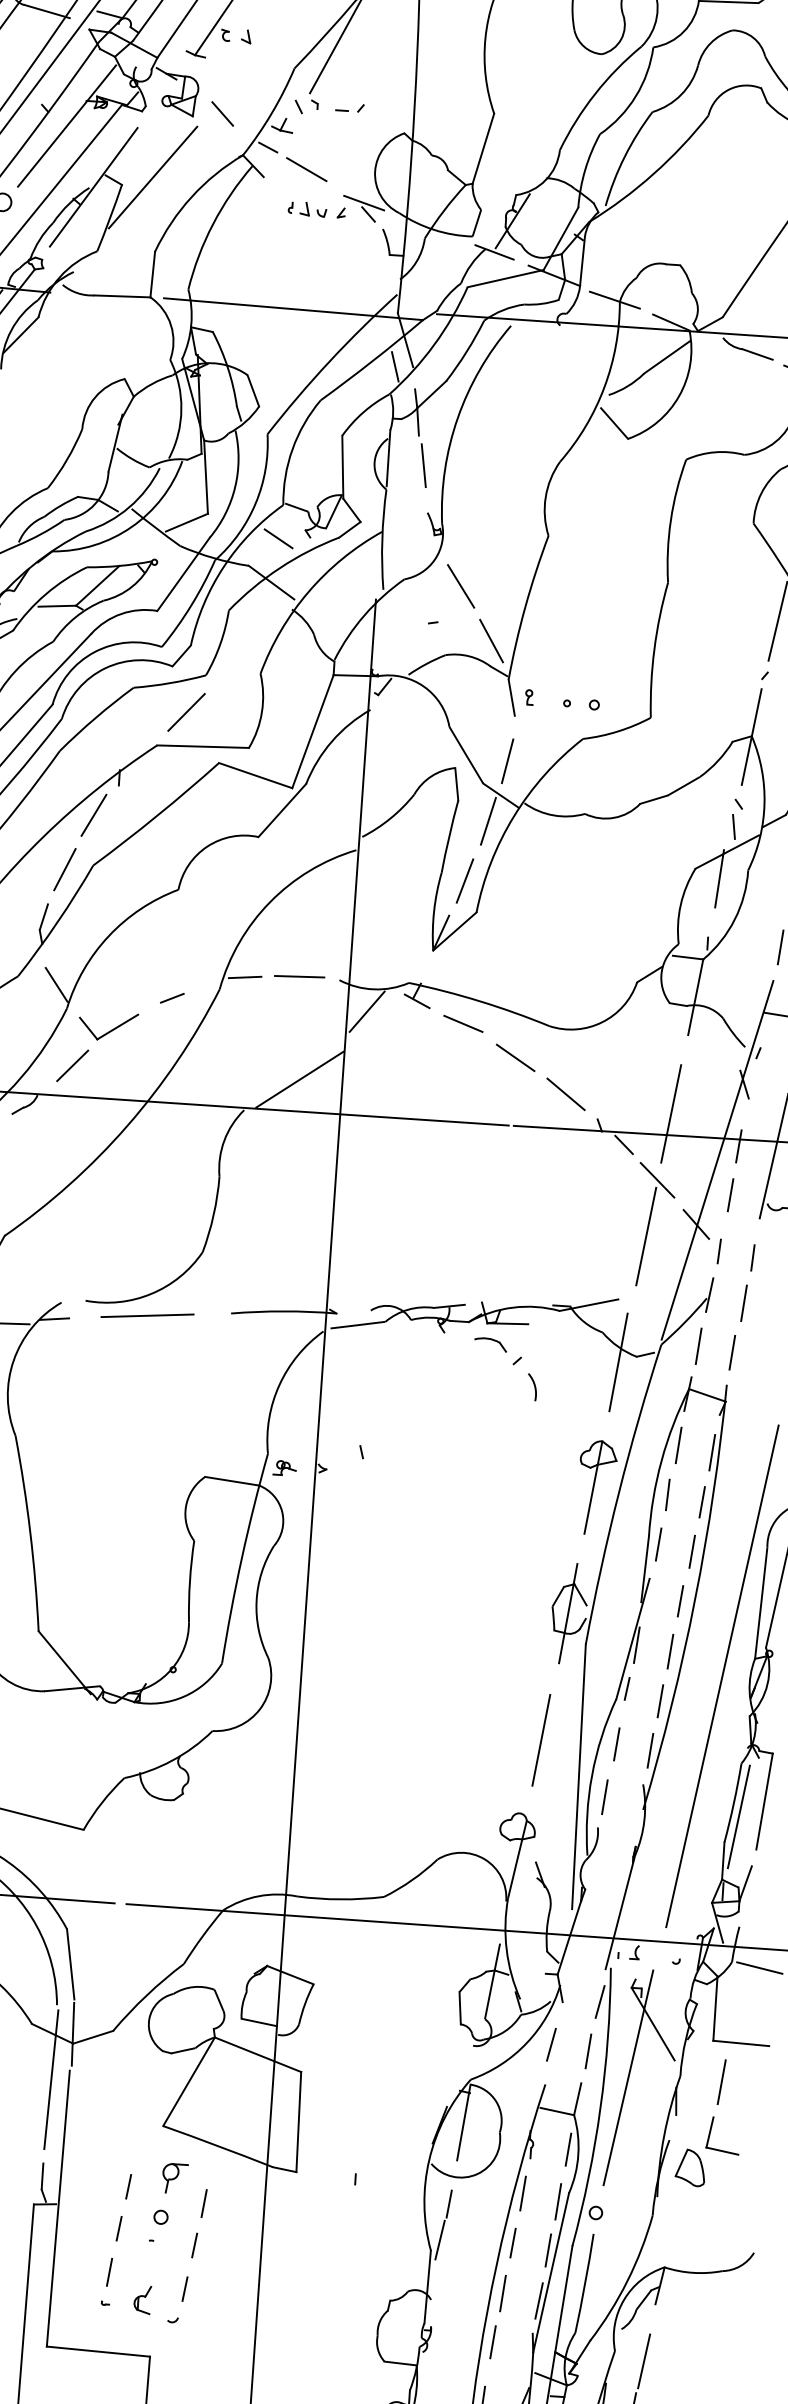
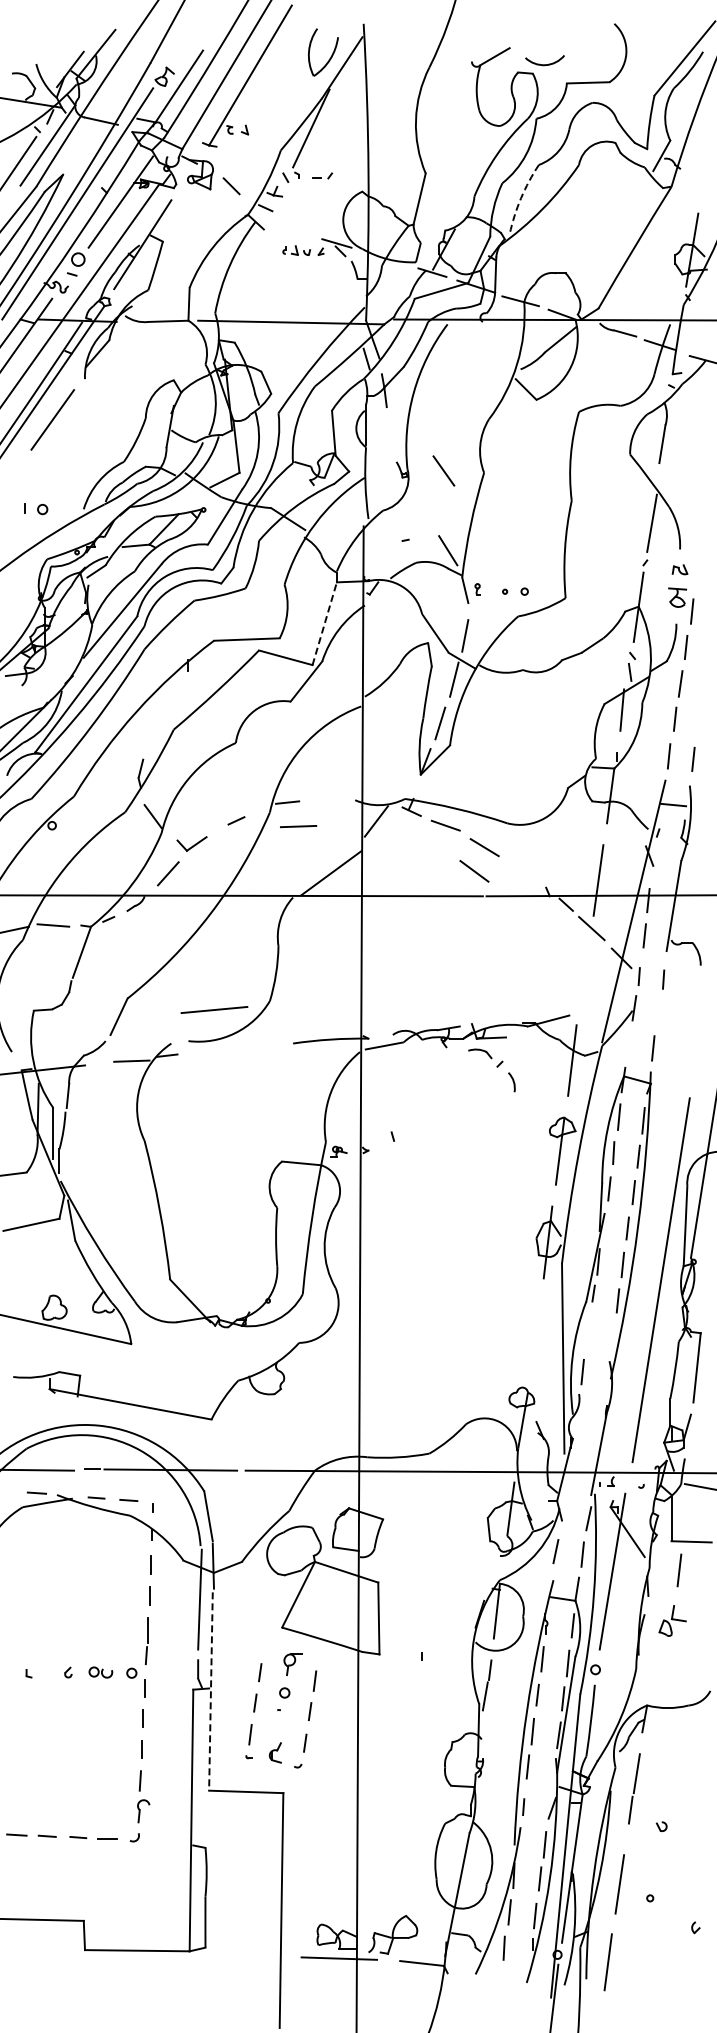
arc: (625, 157) -> (521, 198), solid -> dashed
line: (305, 168) -> (293, 221), removed
line: (152, 176) -> (184, 234), removed
line: (423, 465) -> (391, 428), removed
line: (277, 538) -> (290, 487), removed
line: (460, 585) -> (443, 470), moved
line: (186, 711) -> (233, 615), removed
line: (312, 731) -> (324, 623), solid -> dashed
line: (93, 815) -> (171, 693), removed
line: (64, 869) -> (153, 733), removed
line: (299, 976) -> (298, 826), moved
part: (107, 1025) -> (191, 843), size x0.7
line: (566, 1094) -> (474, 871), moved
line: (646, 1236) -> (586, 969), removed
line: (744, 1303) -> (659, 1012), removed
line: (147, 1315) -> (214, 1009), moved
line: (698, 1346) -> (628, 1045), removed
line: (541, 1740) -> (534, 1334), removed
line: (616, 1743) -> (588, 1333), removed
line: (649, 1750) -> (612, 1336), removed
line: (737, 1816) -> (678, 1379), removed
part: (707, 2151) -> (672, 1620), size x0.6
line: (57, 2209) -> (210, 1692), solid -> dashed

